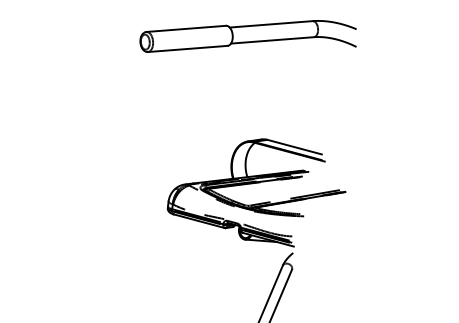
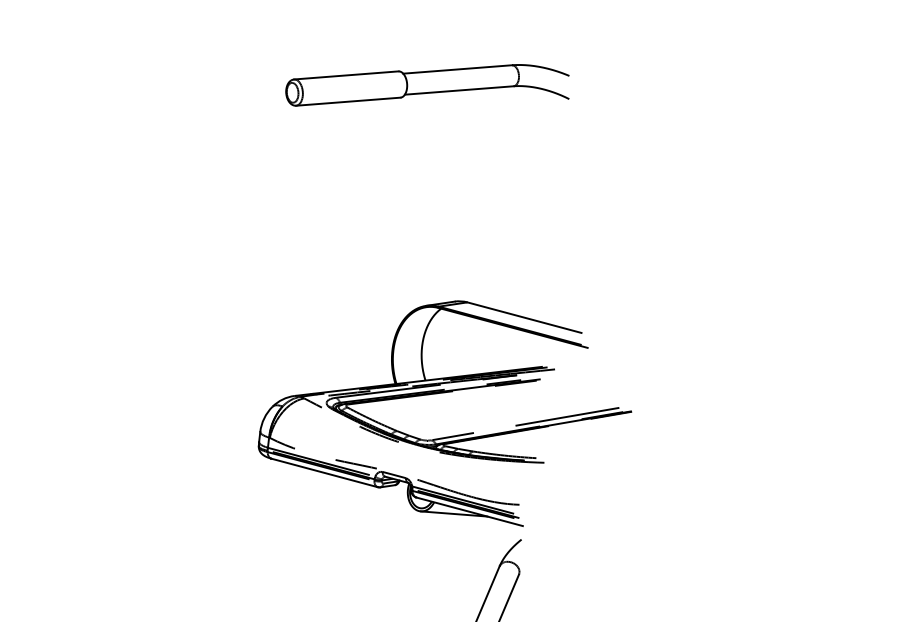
part: (248, 35) -> (427, 83), size x0.62

